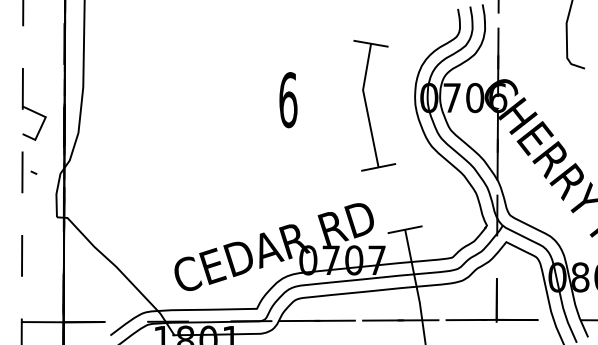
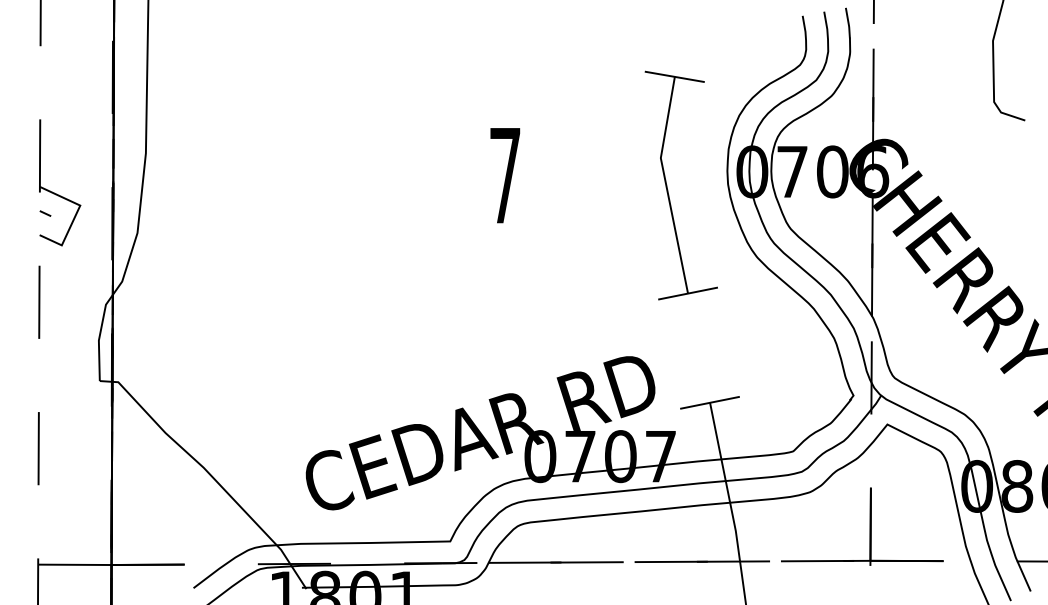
text: (288, 100) -> (505, 176), 6 -> 7
part: (367, 105) -> (668, 185), moved
line: (33, 172) -> (44, 213), moved

